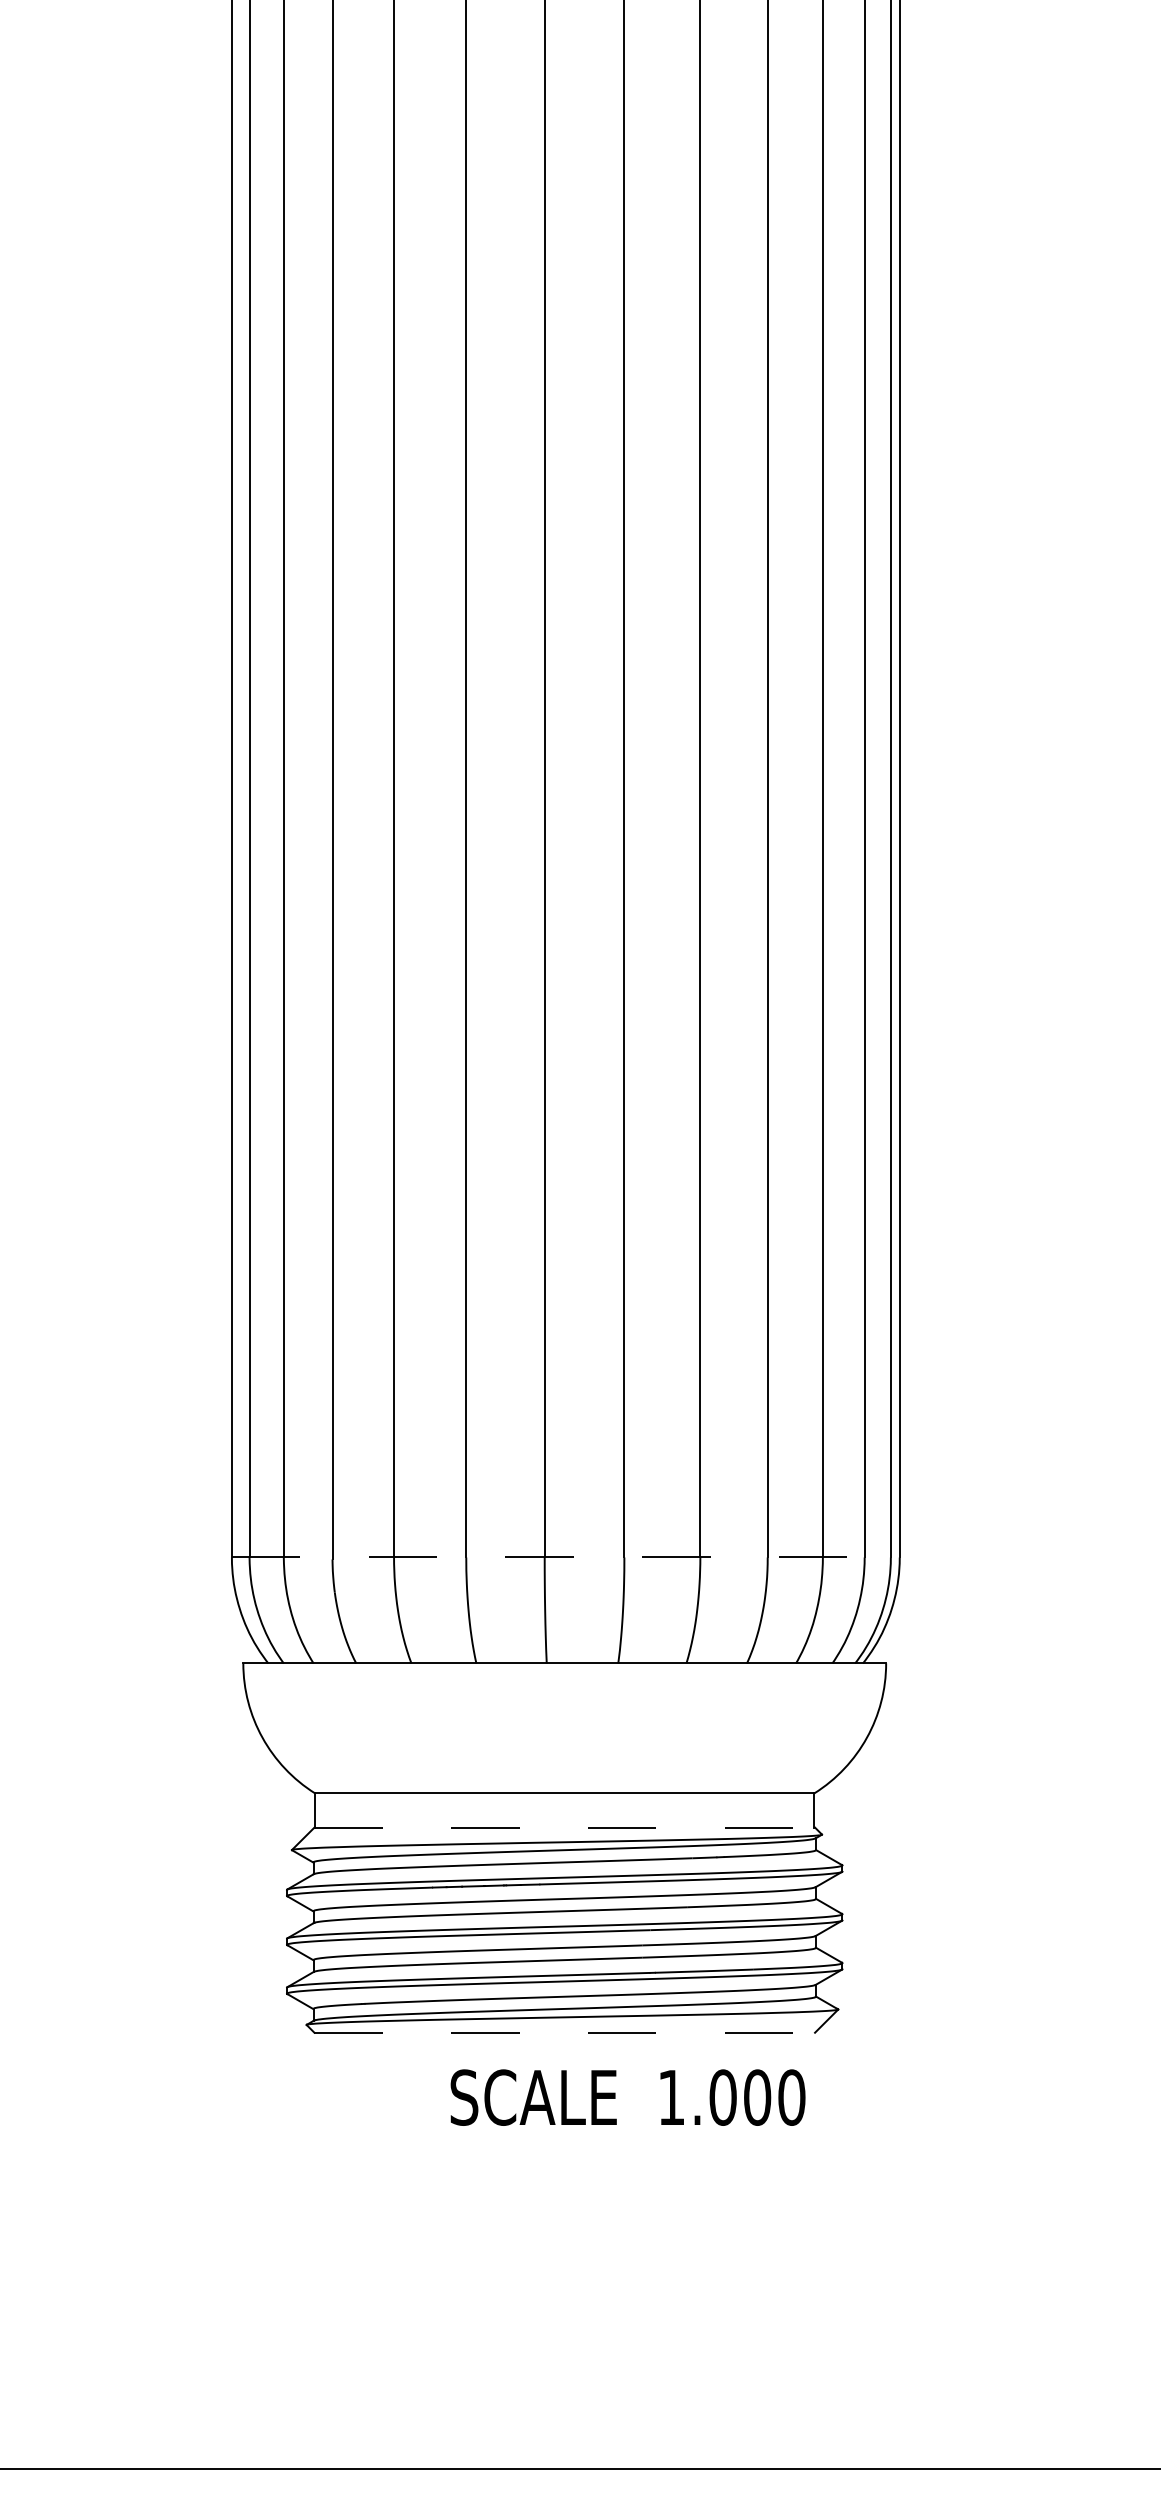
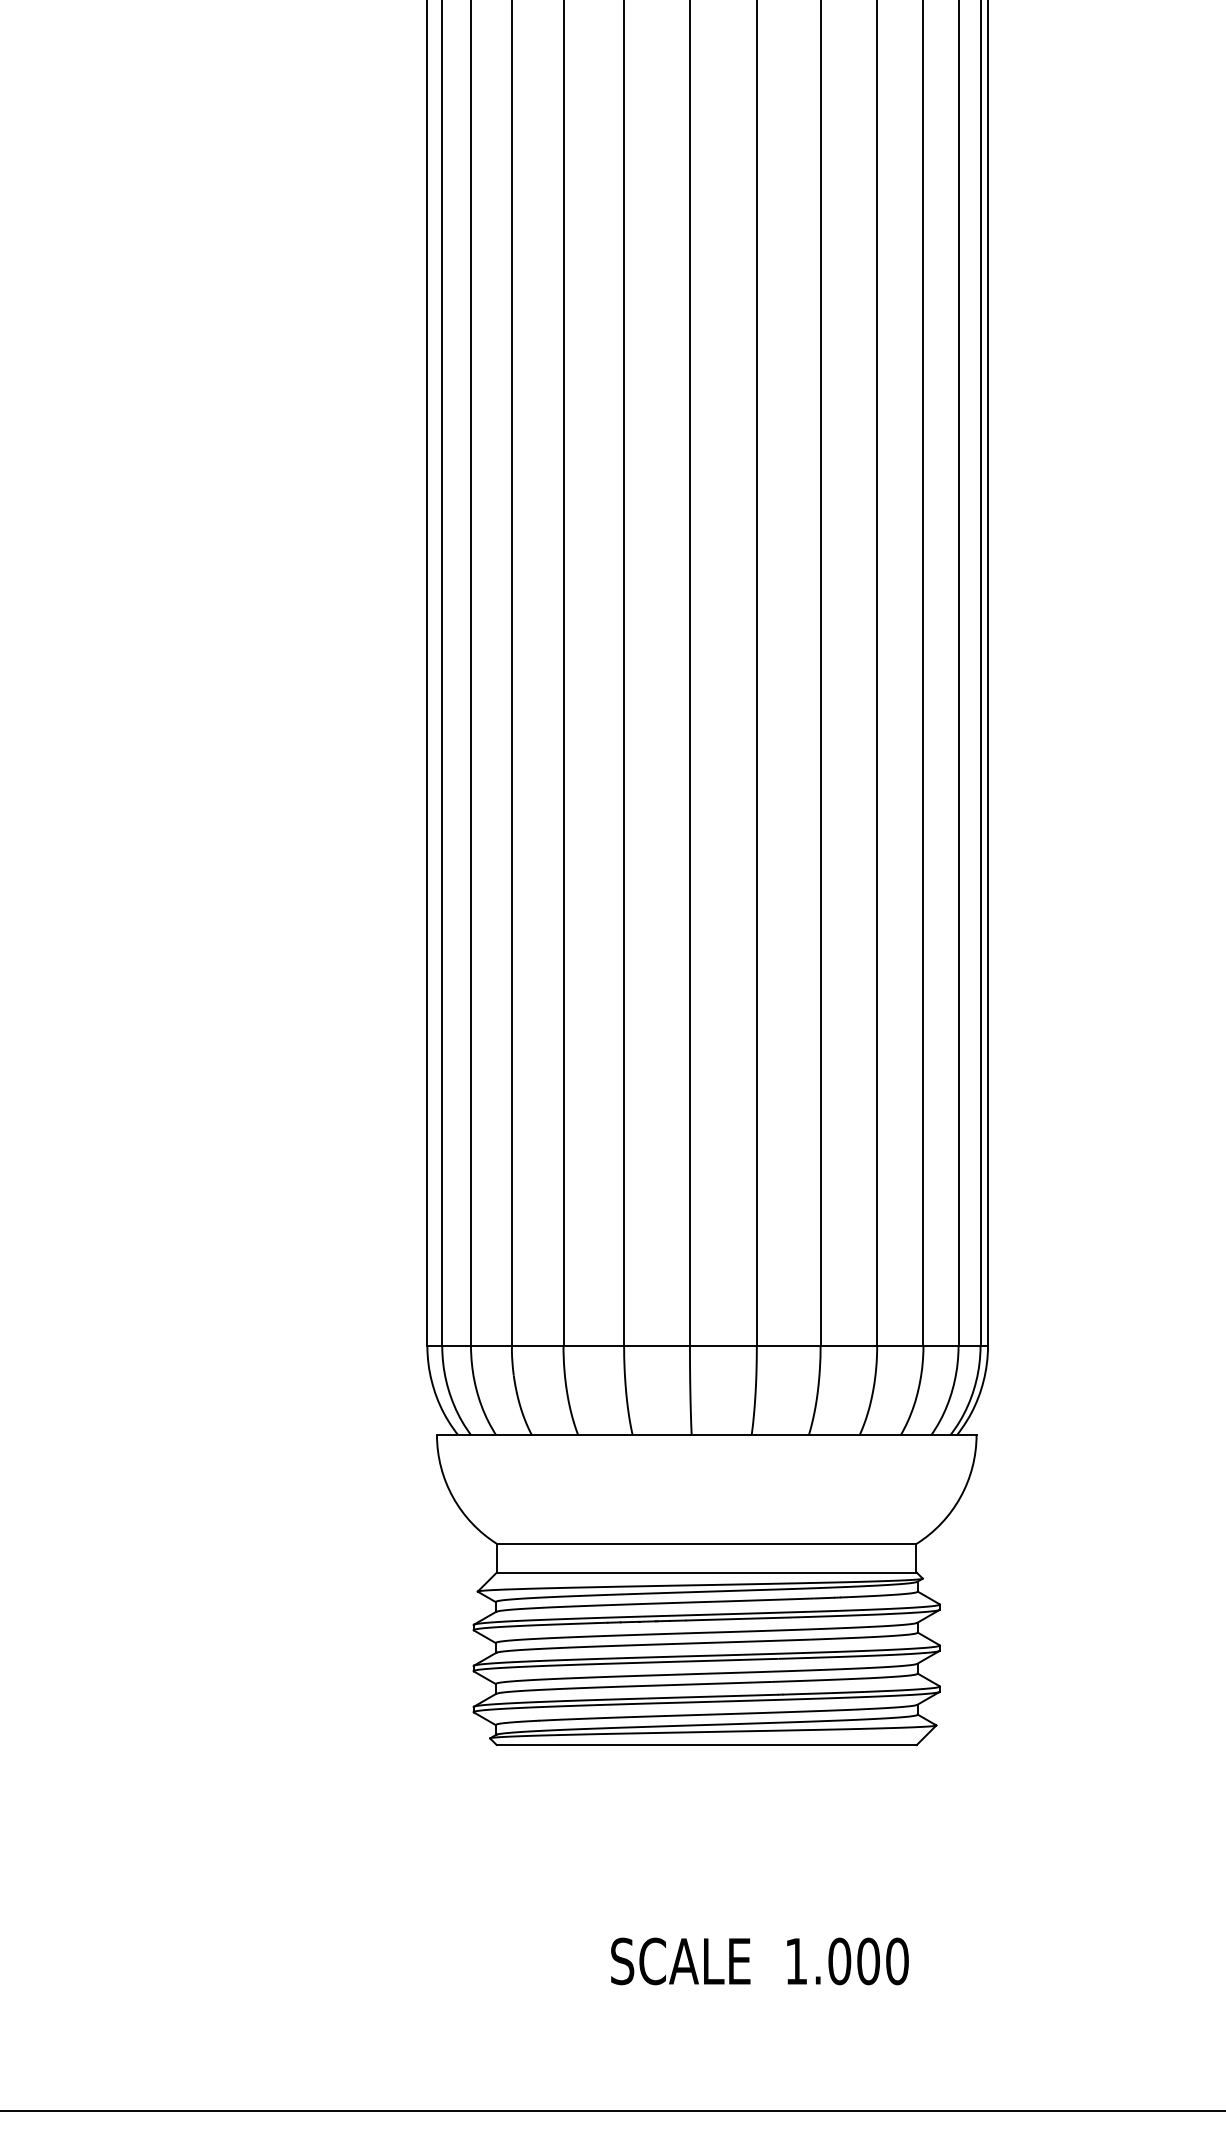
line: (566, 1558) -> (708, 1346), dashed -> solid
line: (565, 1827) -> (707, 1572), dashed -> solid
line: (565, 2032) -> (707, 1744), dashed -> solid
text: (627, 2097) -> (759, 1961), moved

